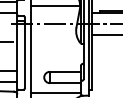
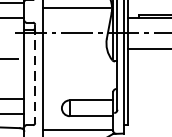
line: (25, 53) -> (35, 74), solid -> dashed

